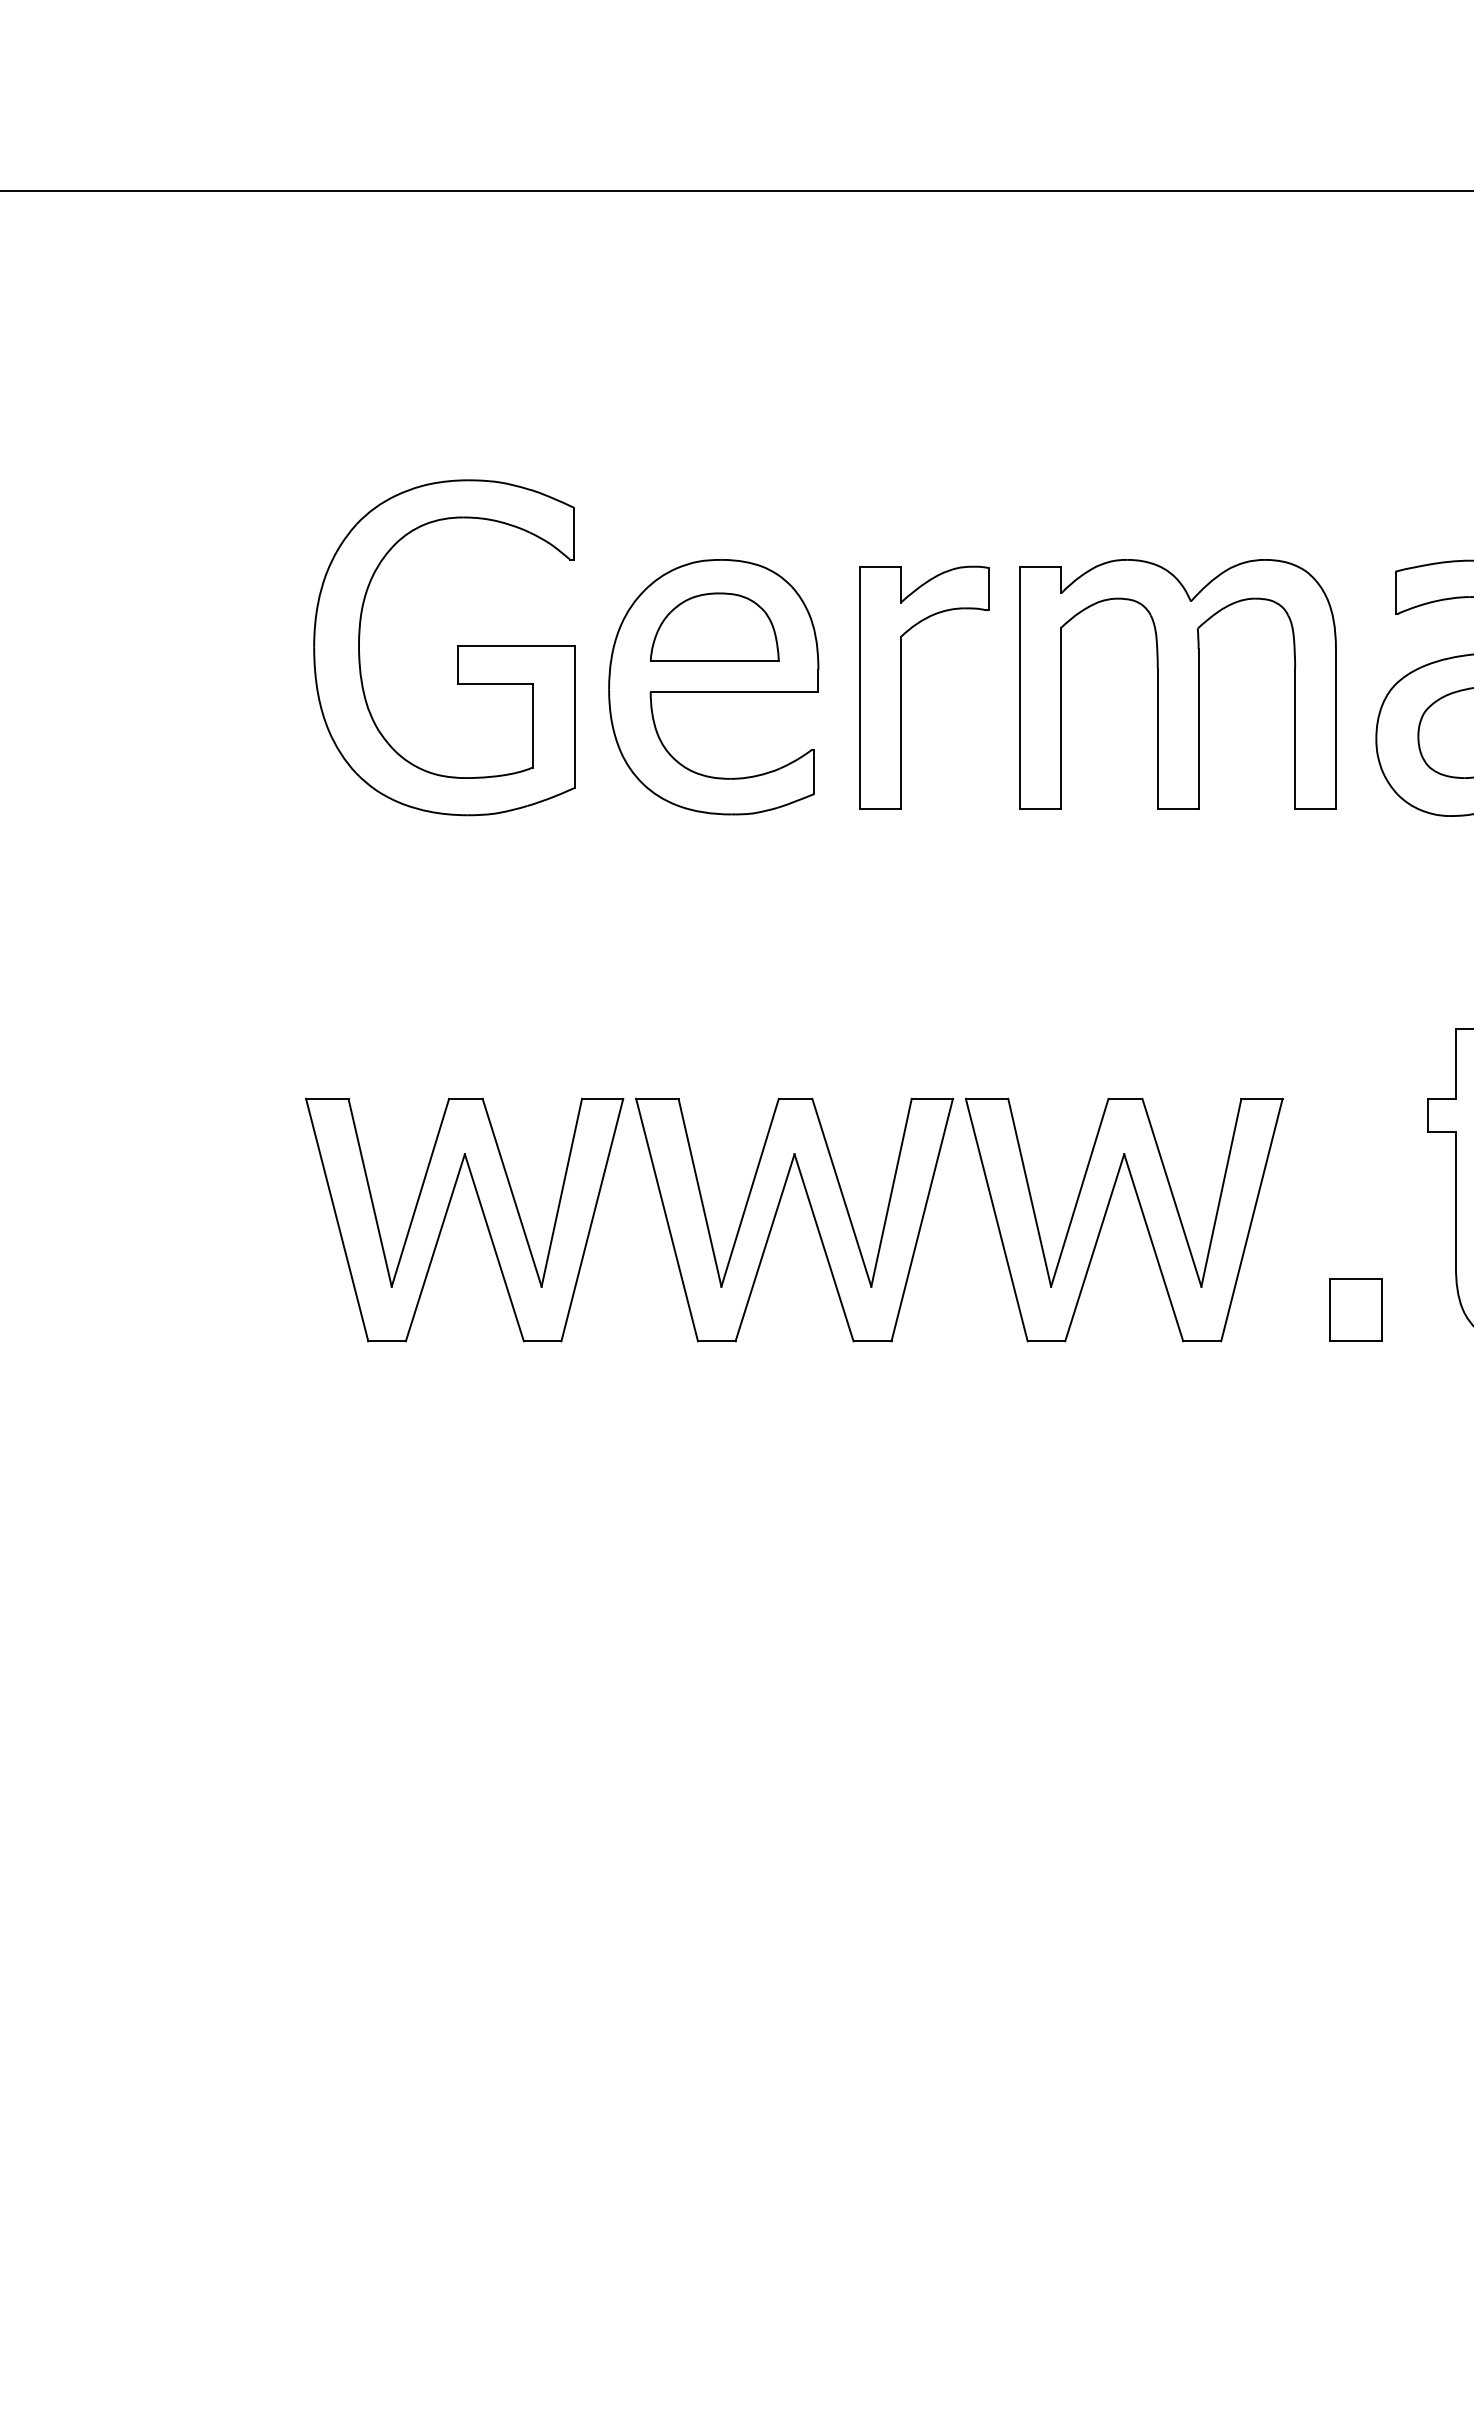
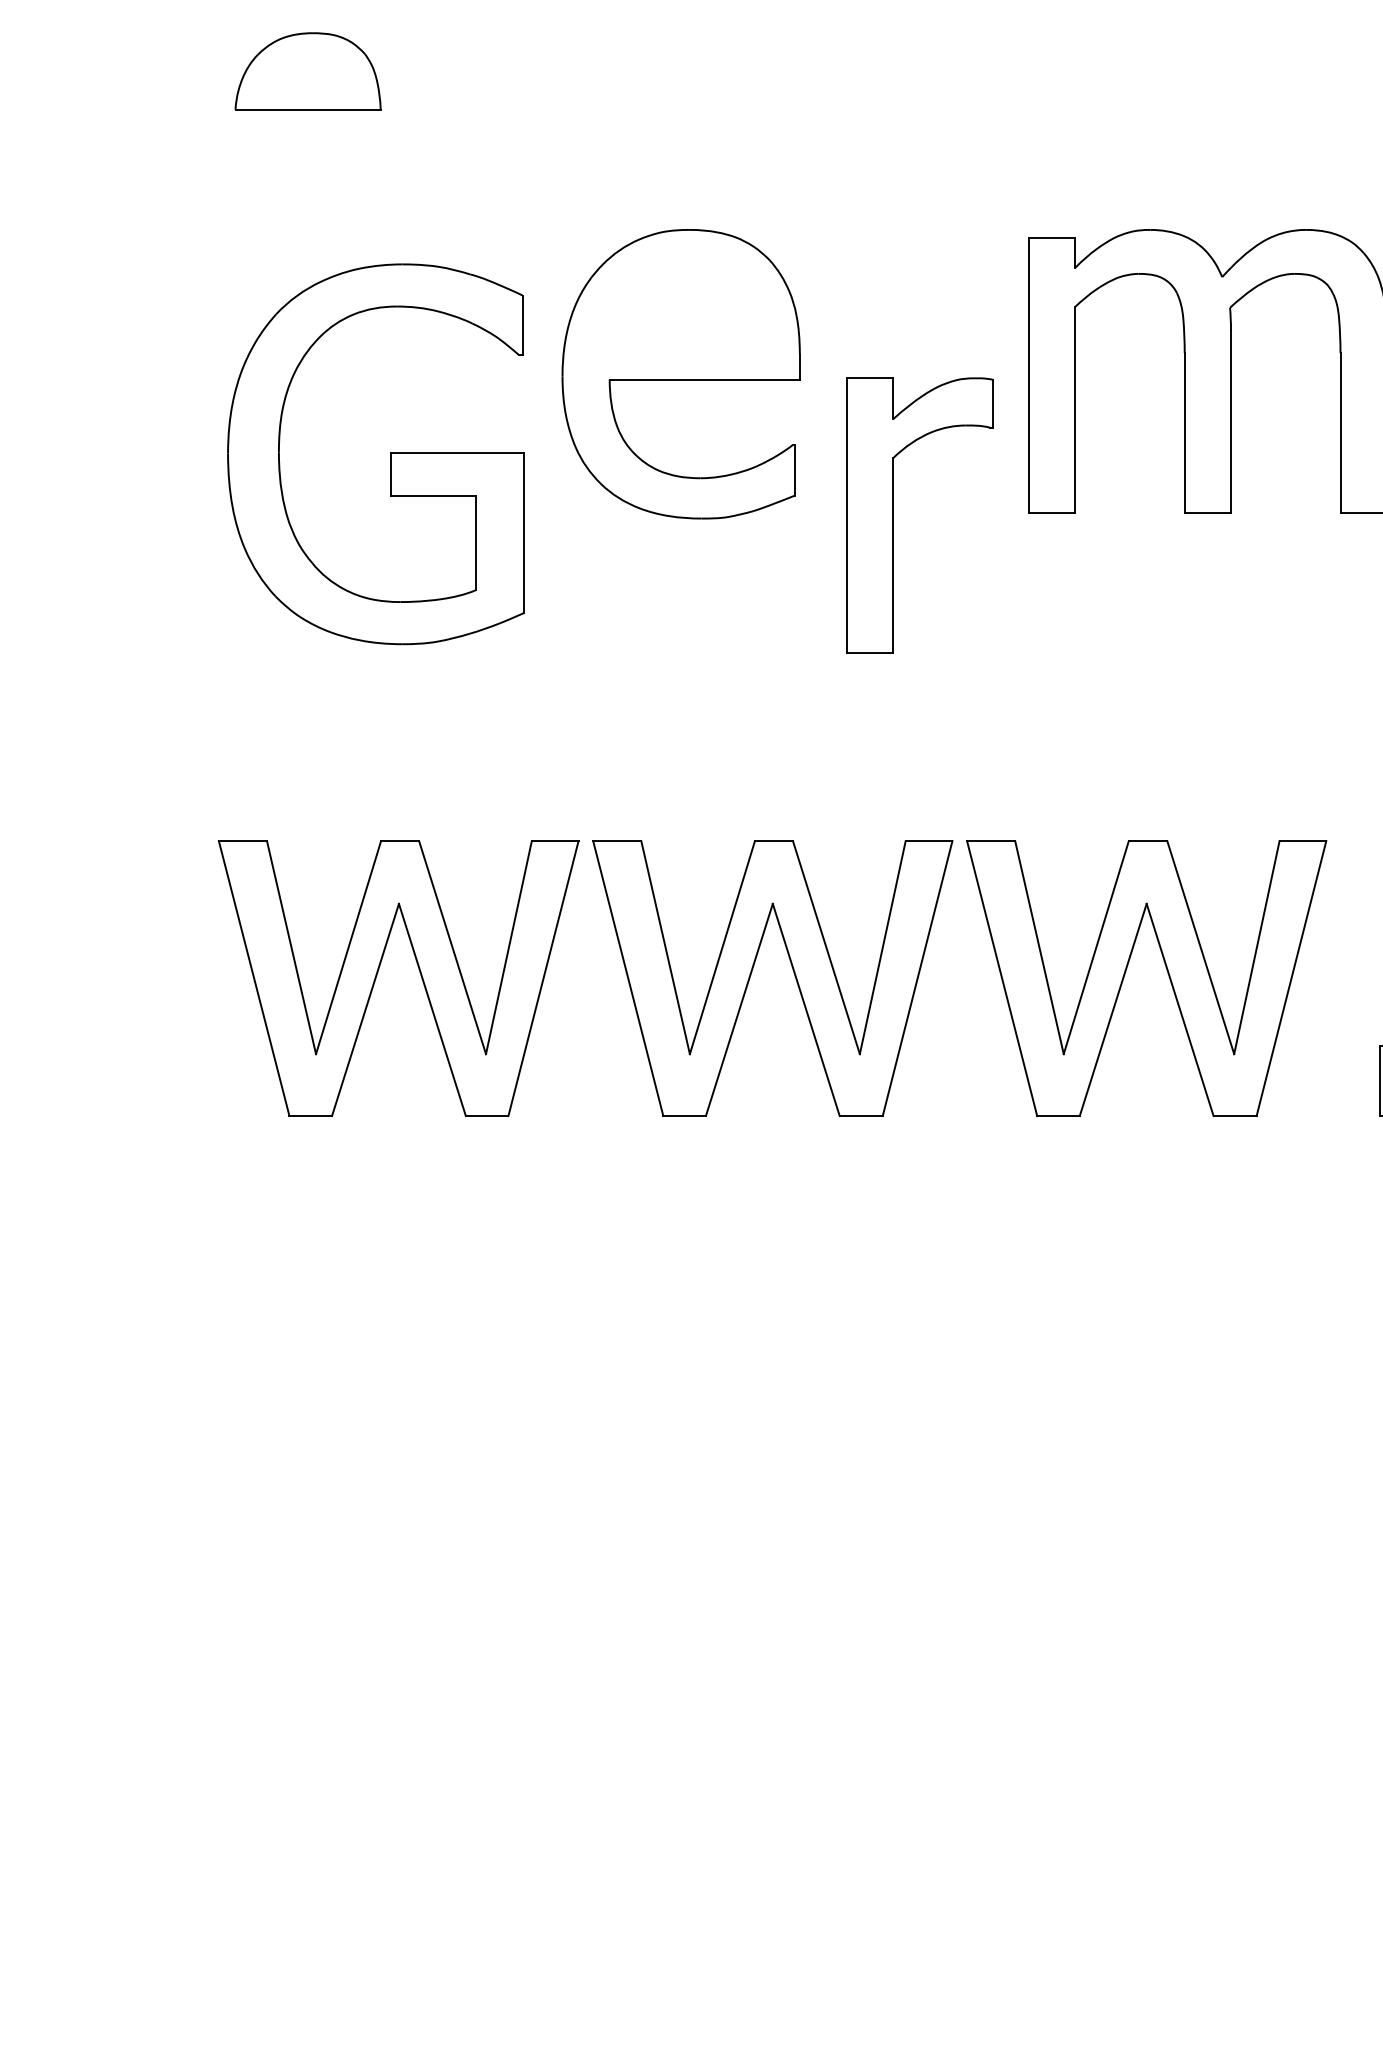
part: (714, 626) -> (307, 70), moved
part: (457, 647) -> (390, 453), moved
part: (901, 687) -> (894, 515), moved

